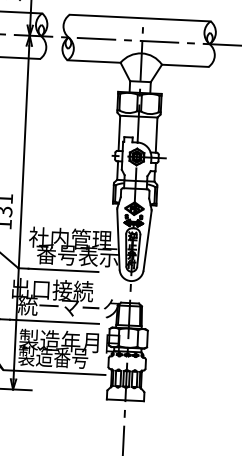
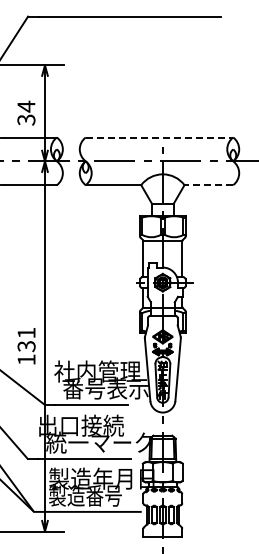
line: (140, 18) -> (159, 137), solid -> dashed
line: (184, 66) -> (208, 185), solid -> dashed

